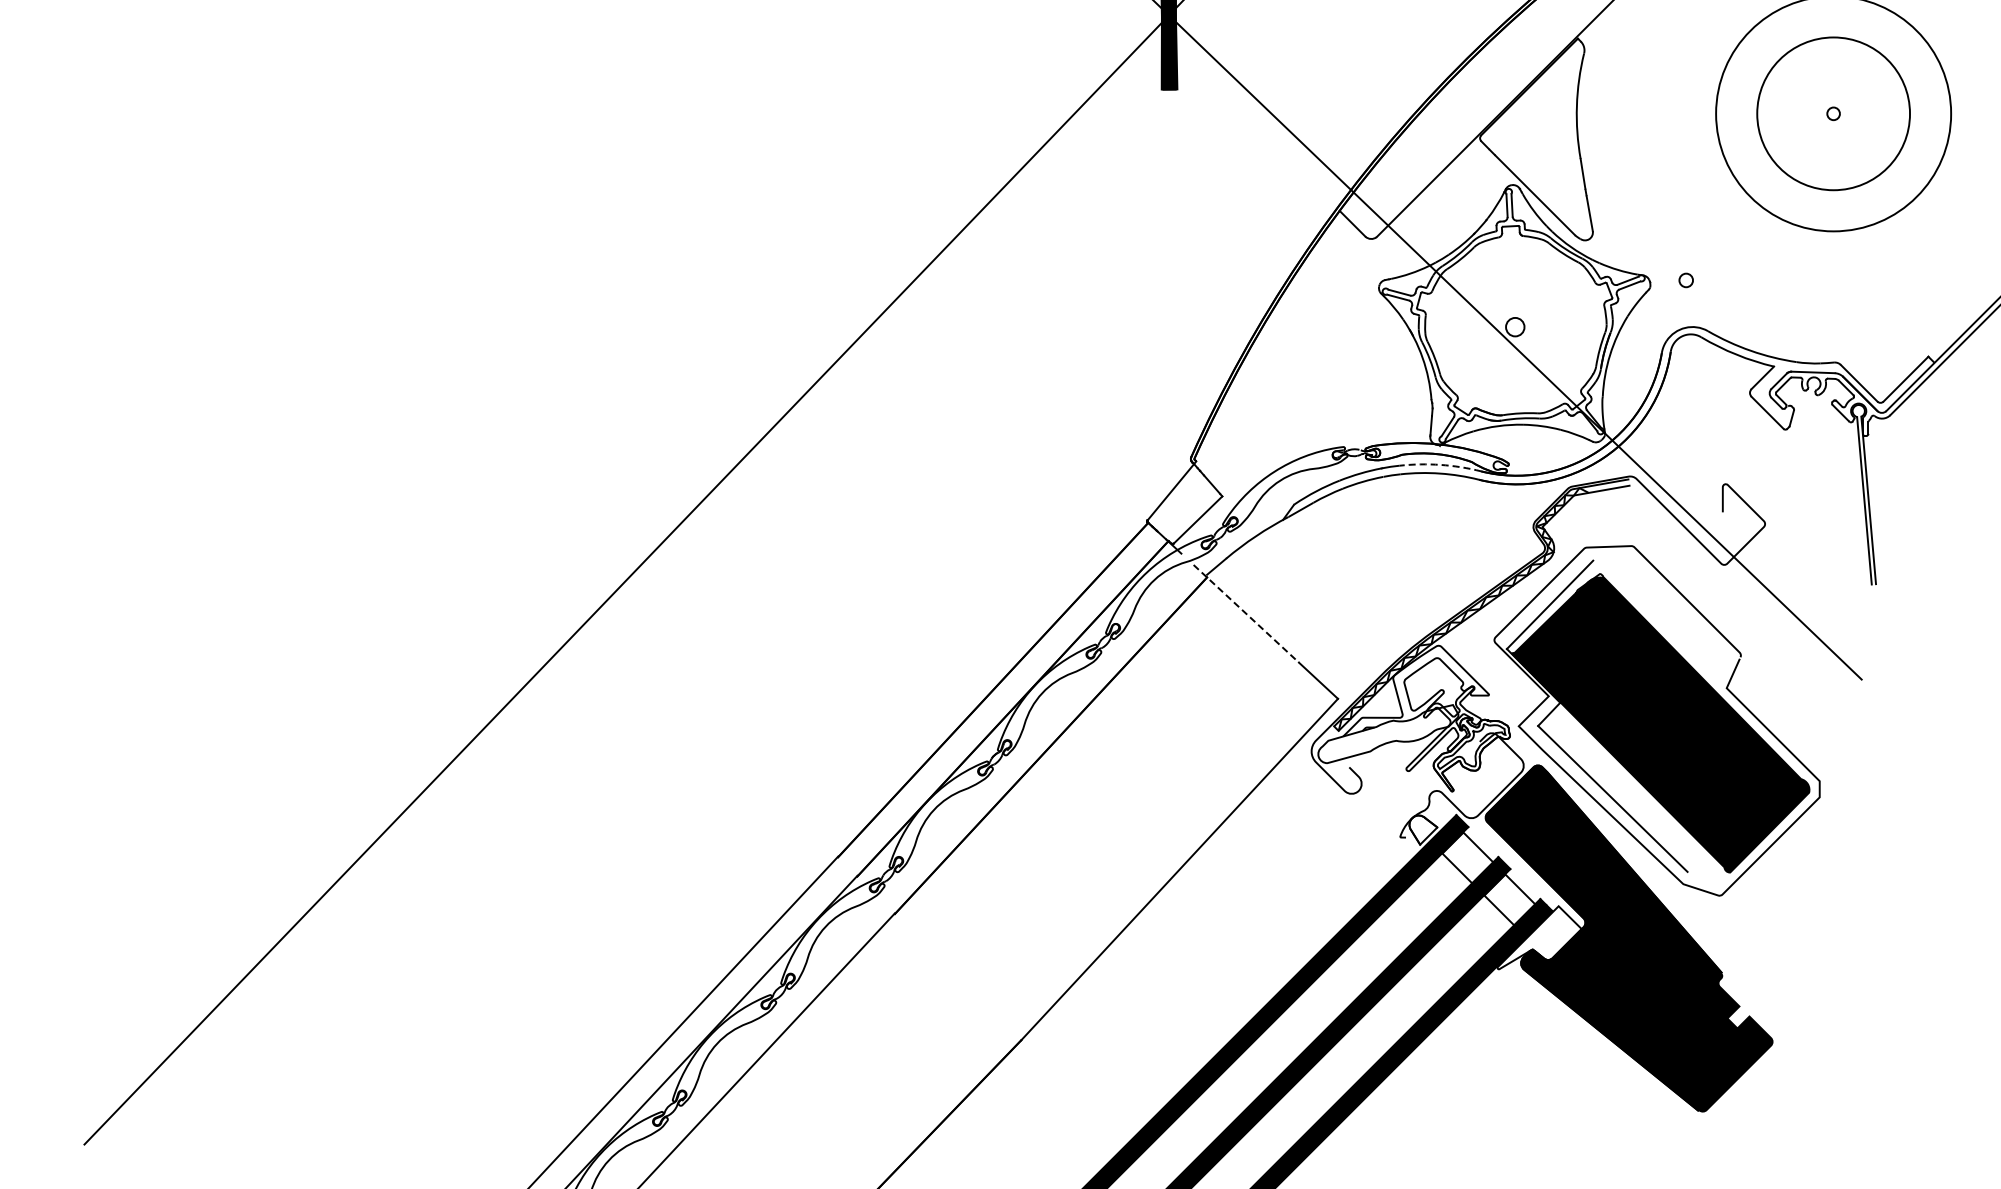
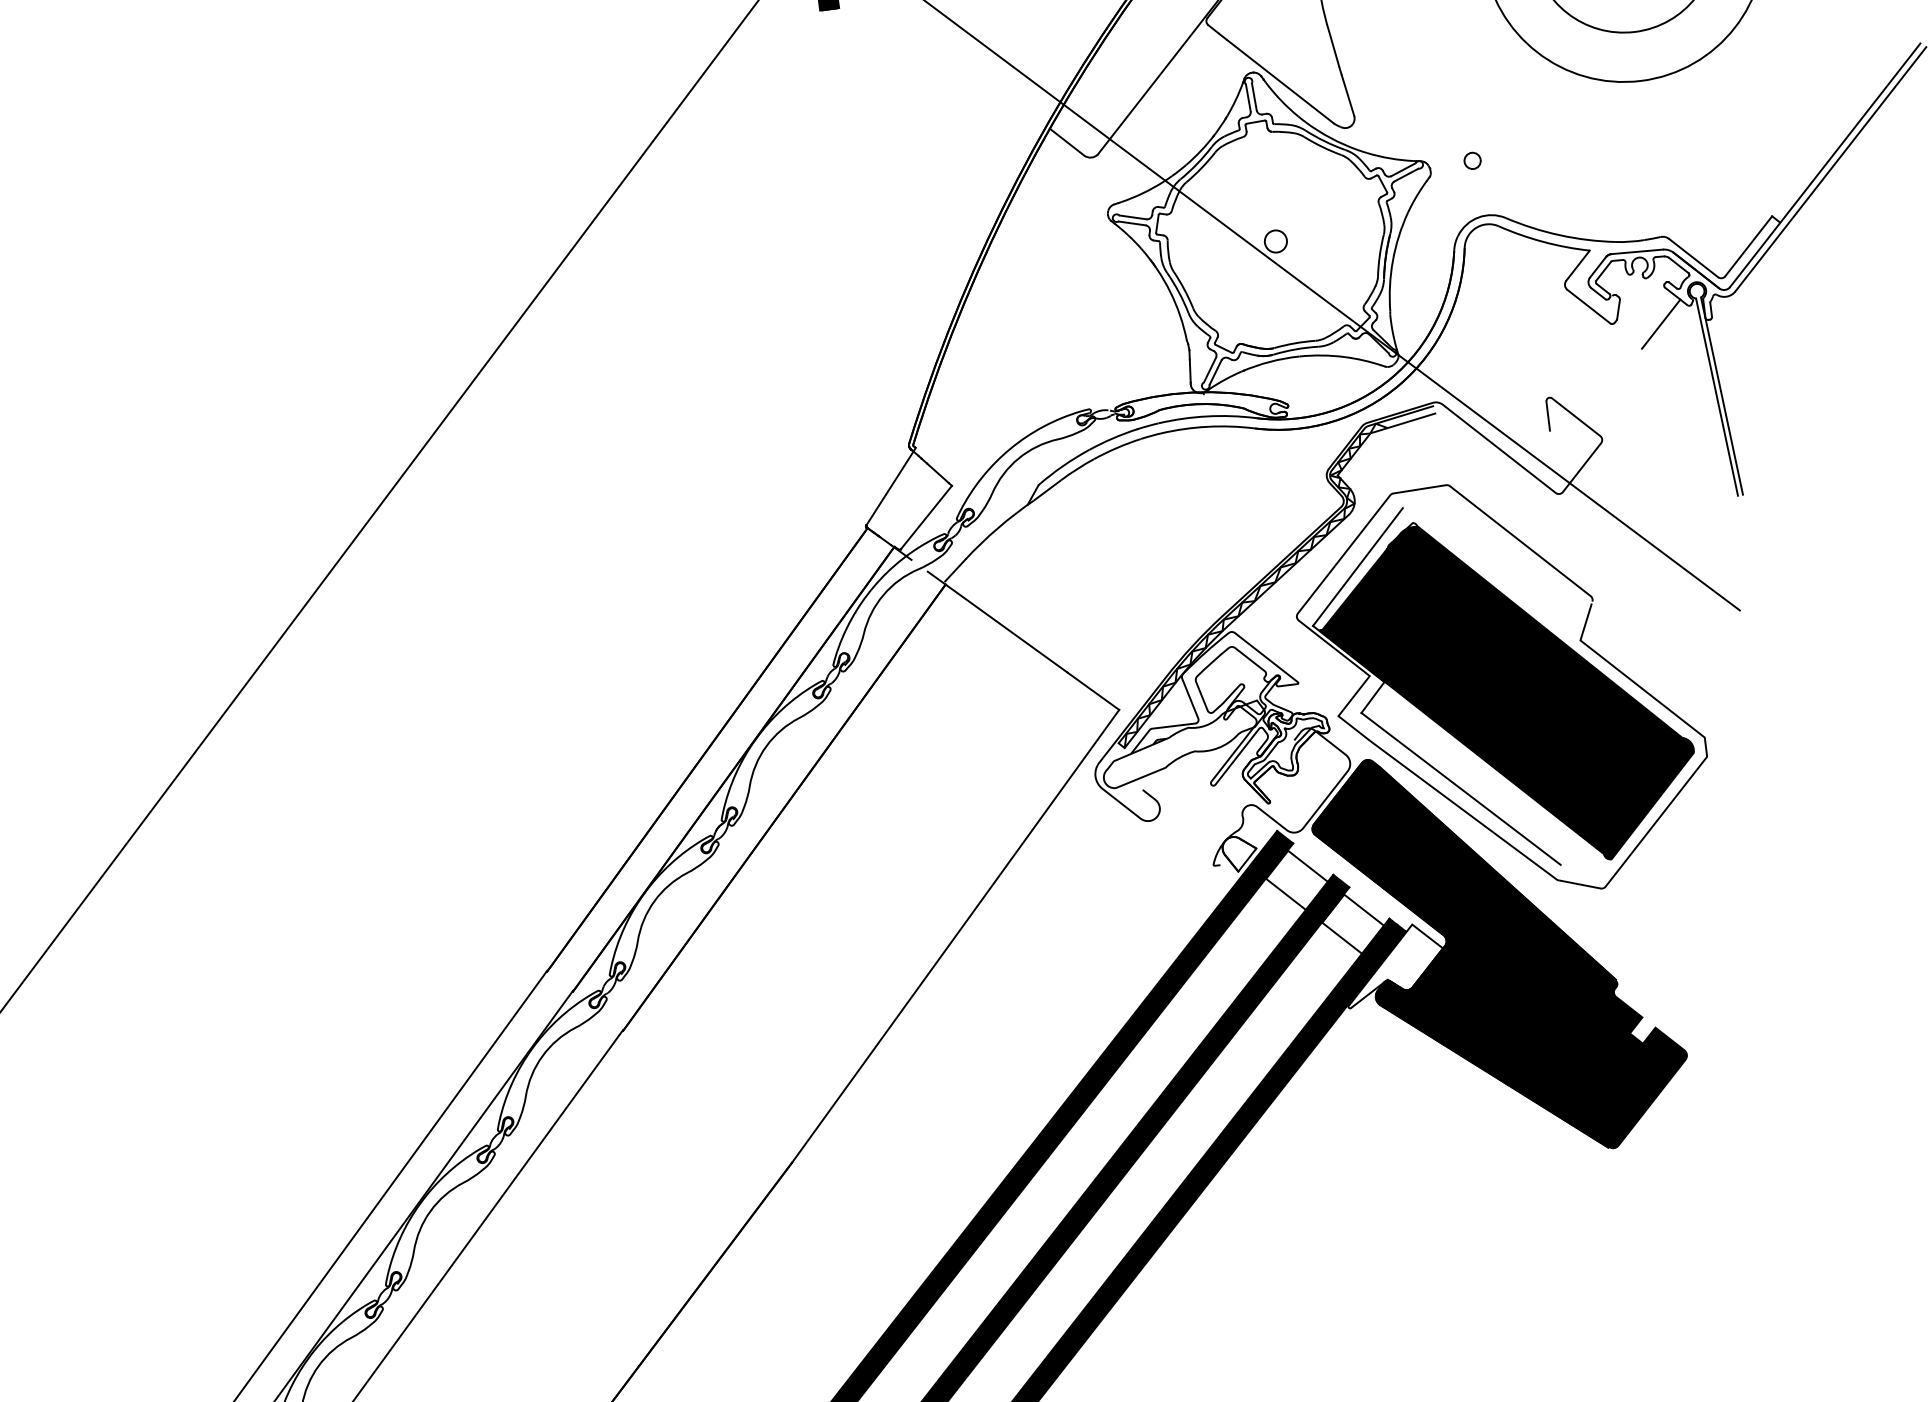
line: (1825, 434) -> (1660, 323), added
arc: (1440, 464) -> (1206, 415), dashed -> solid
line: (1246, 613) -> (997, 621), dashed -> solid

